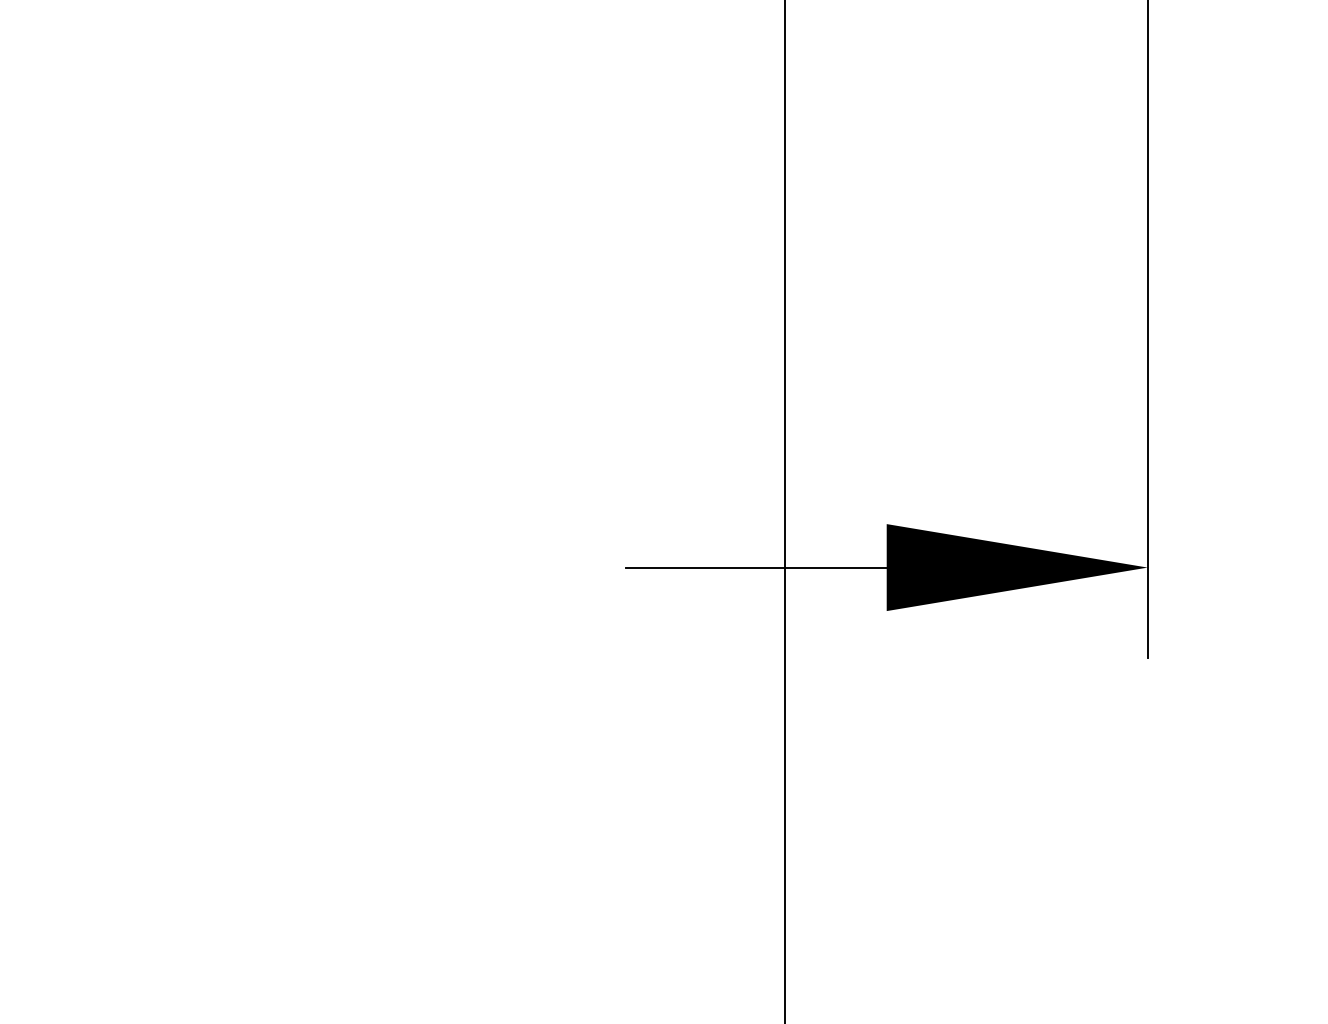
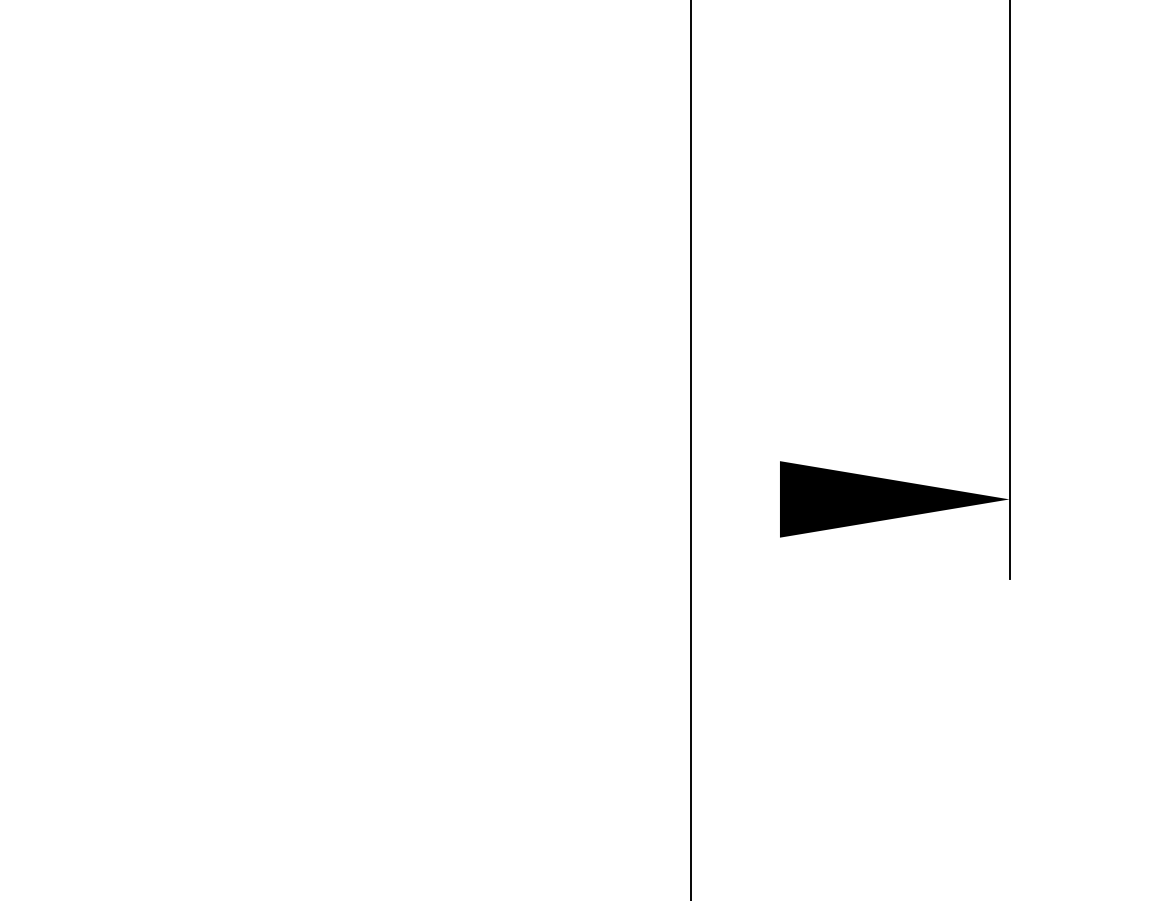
line: (755, 567) -> (664, 499), removed

